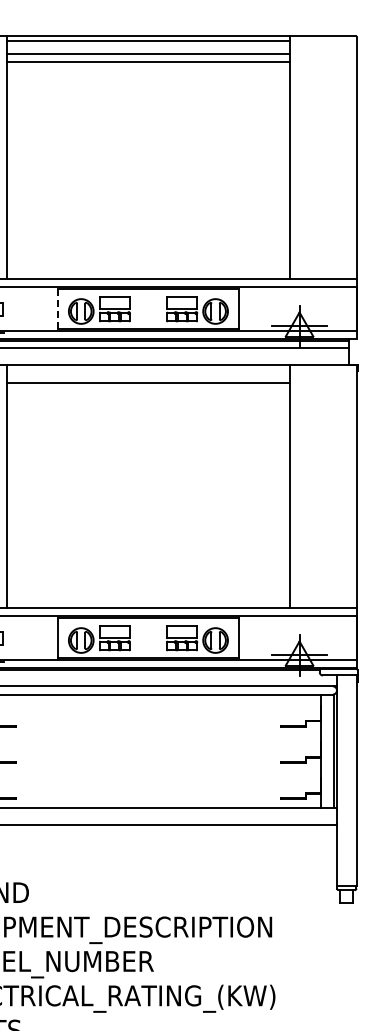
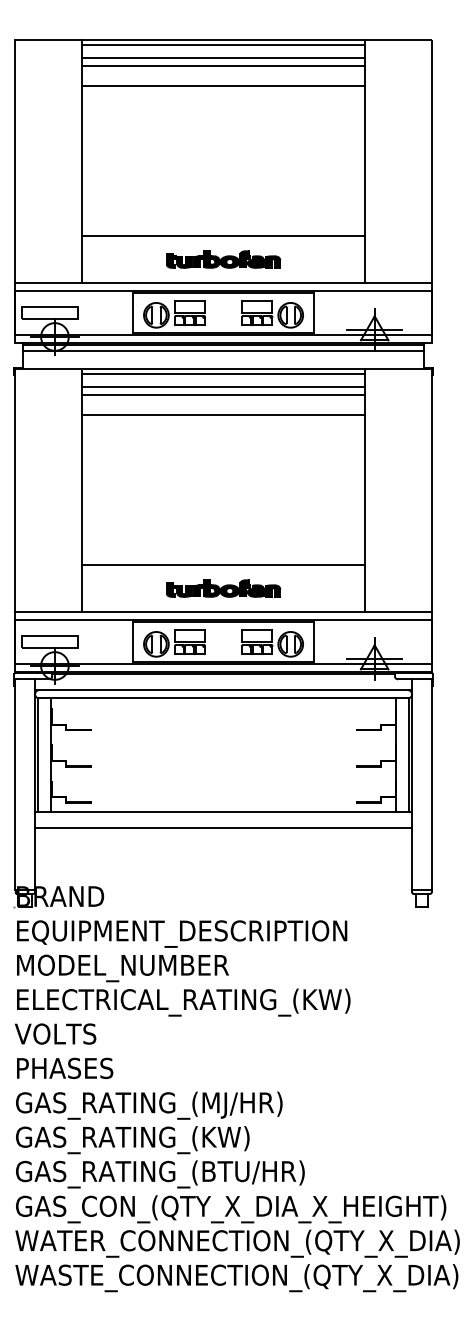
line: (148, 82) -> (223, 86), added
line: (148, 232) -> (223, 236), added
part: (148, 255) -> (223, 259), added
line: (58, 309) -> (133, 313), dashed -> solid
line: (148, 369) -> (223, 373), added
line: (148, 391) -> (223, 395), added
line: (148, 411) -> (223, 415), added
line: (148, 561) -> (223, 565), added
part: (148, 584) -> (223, 588), added

